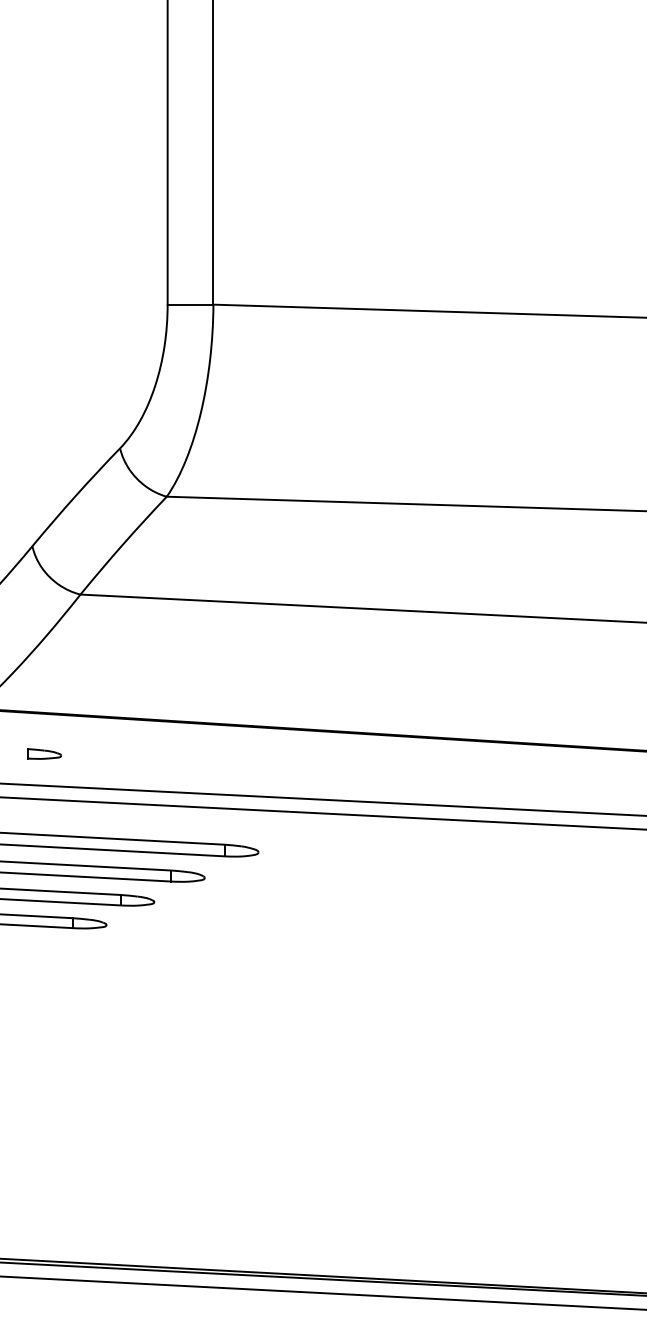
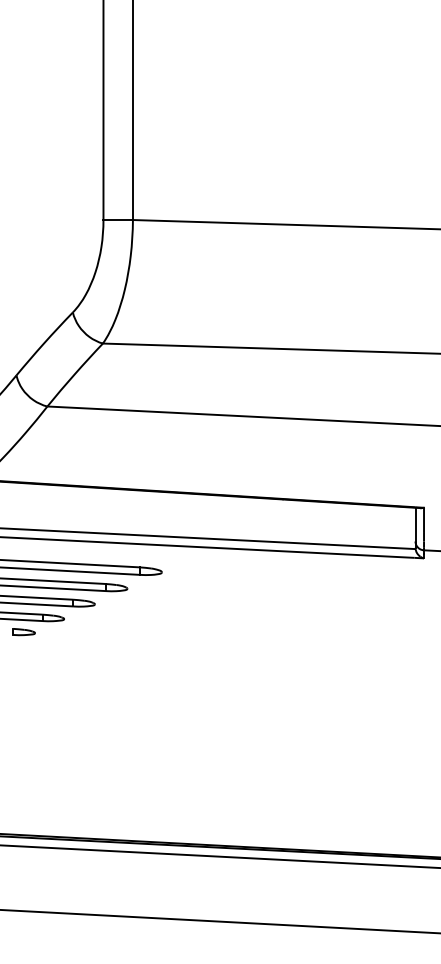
part: (43, 754) -> (23, 632), moved

